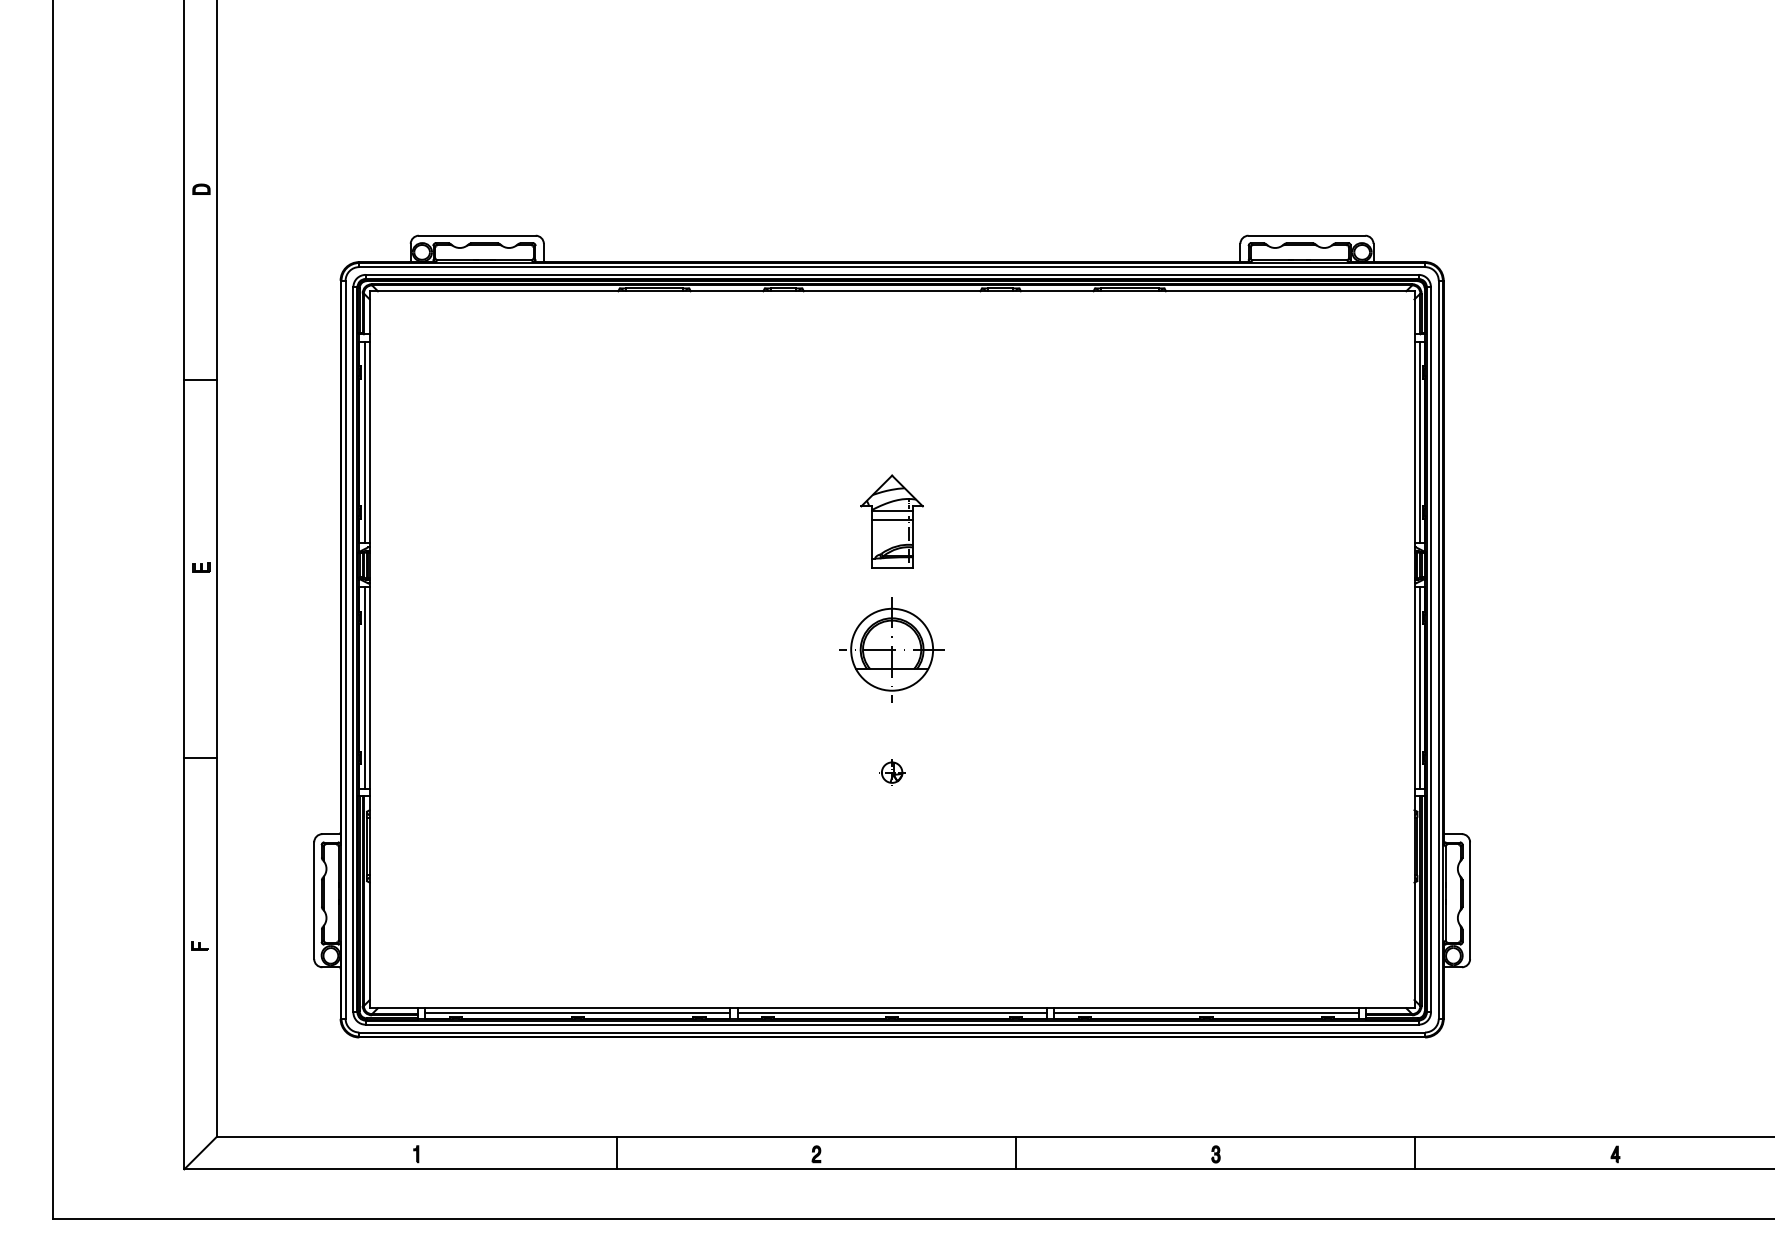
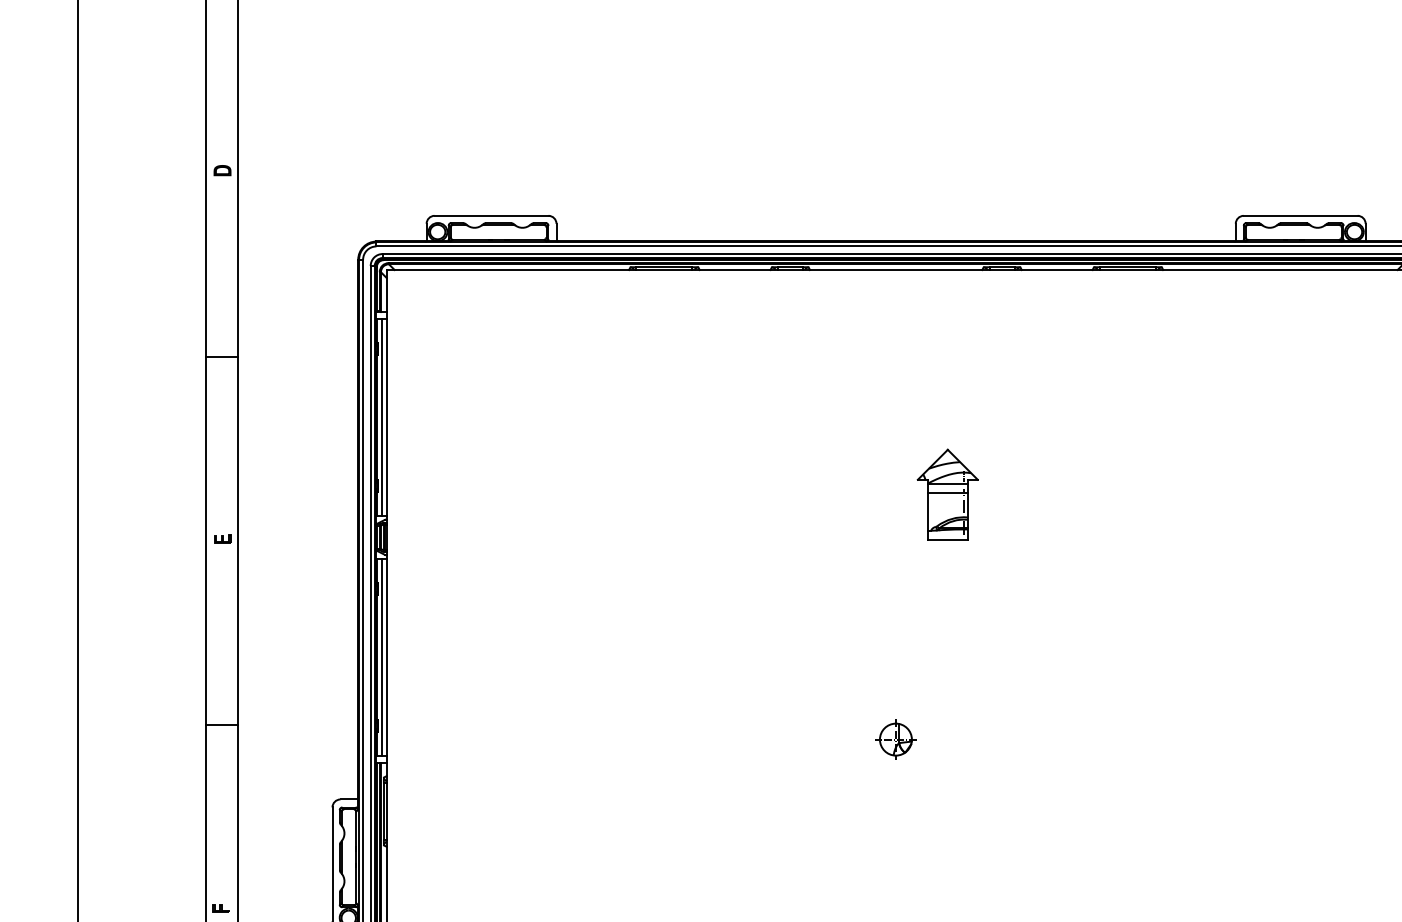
part: (891, 521) -> (947, 494), moved
part: (891, 649) -> (895, 619), removed
part: (892, 772) -> (896, 739), size x1.6

